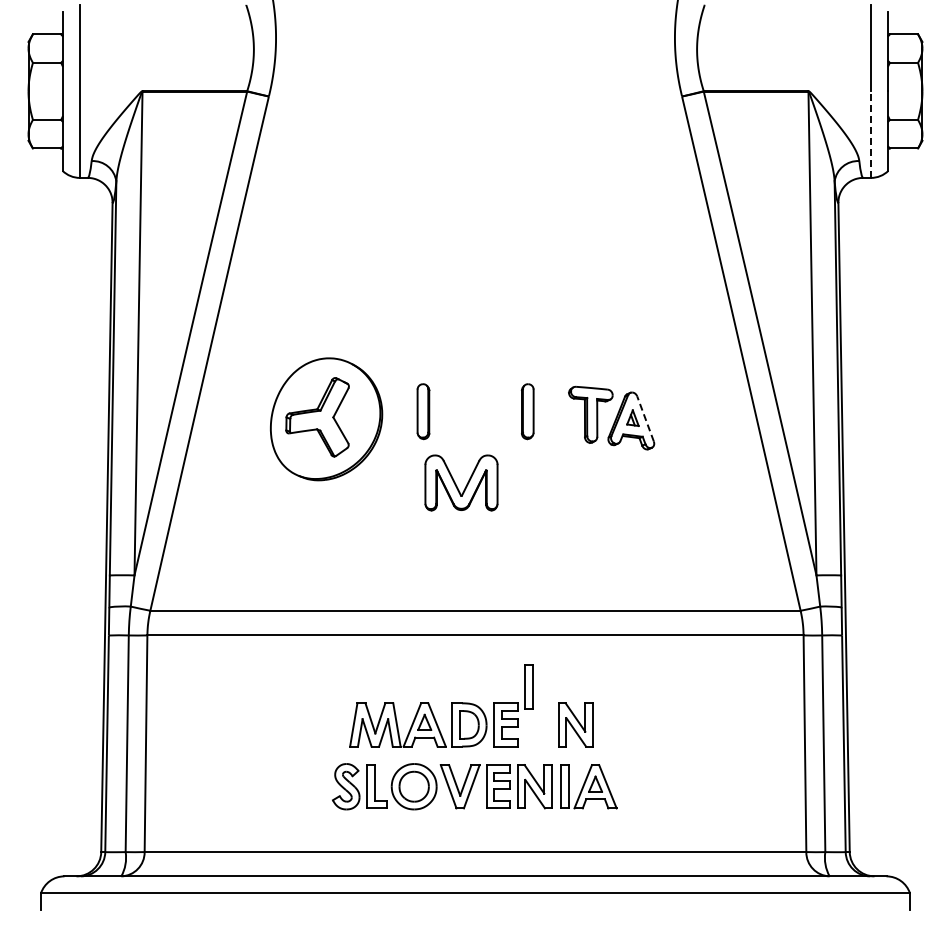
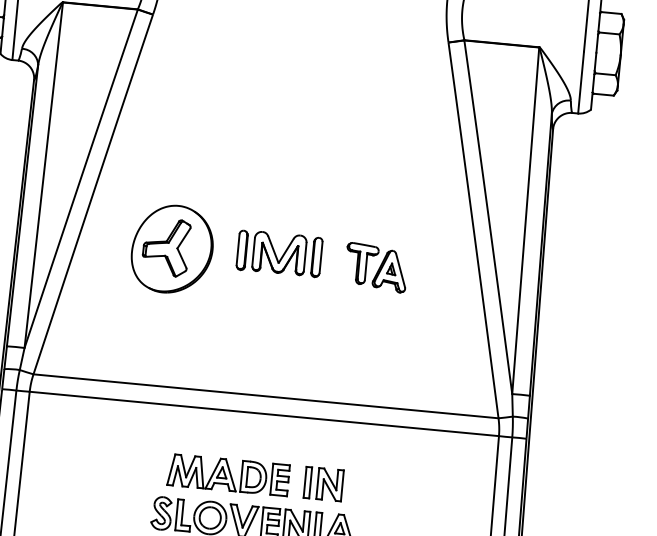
line: (871, 134) -> (581, 82), dashed -> solid
line: (645, 418) -> (400, 270), dashed -> solid
part: (461, 482) -> (279, 253), moved
part: (528, 686) -> (307, 482), moved

